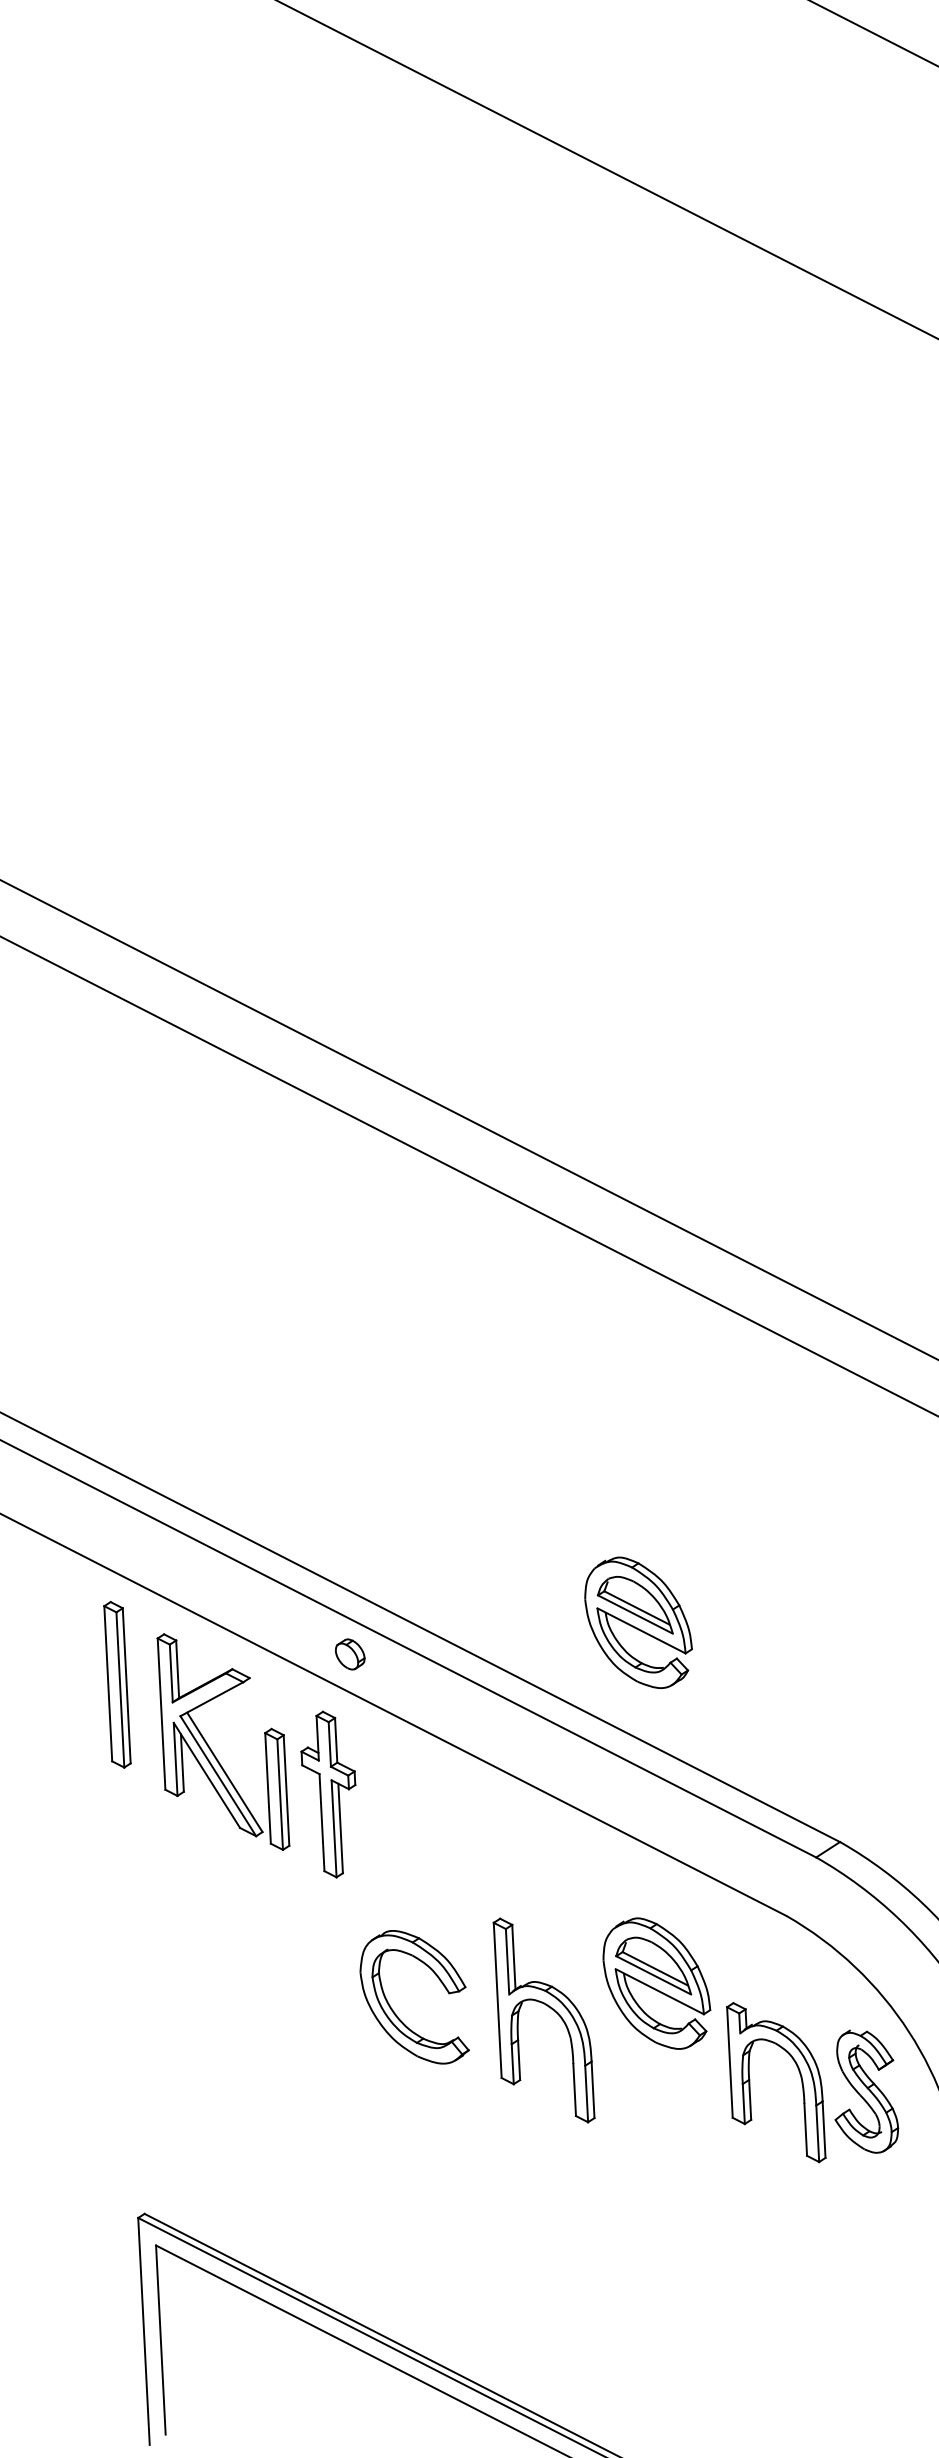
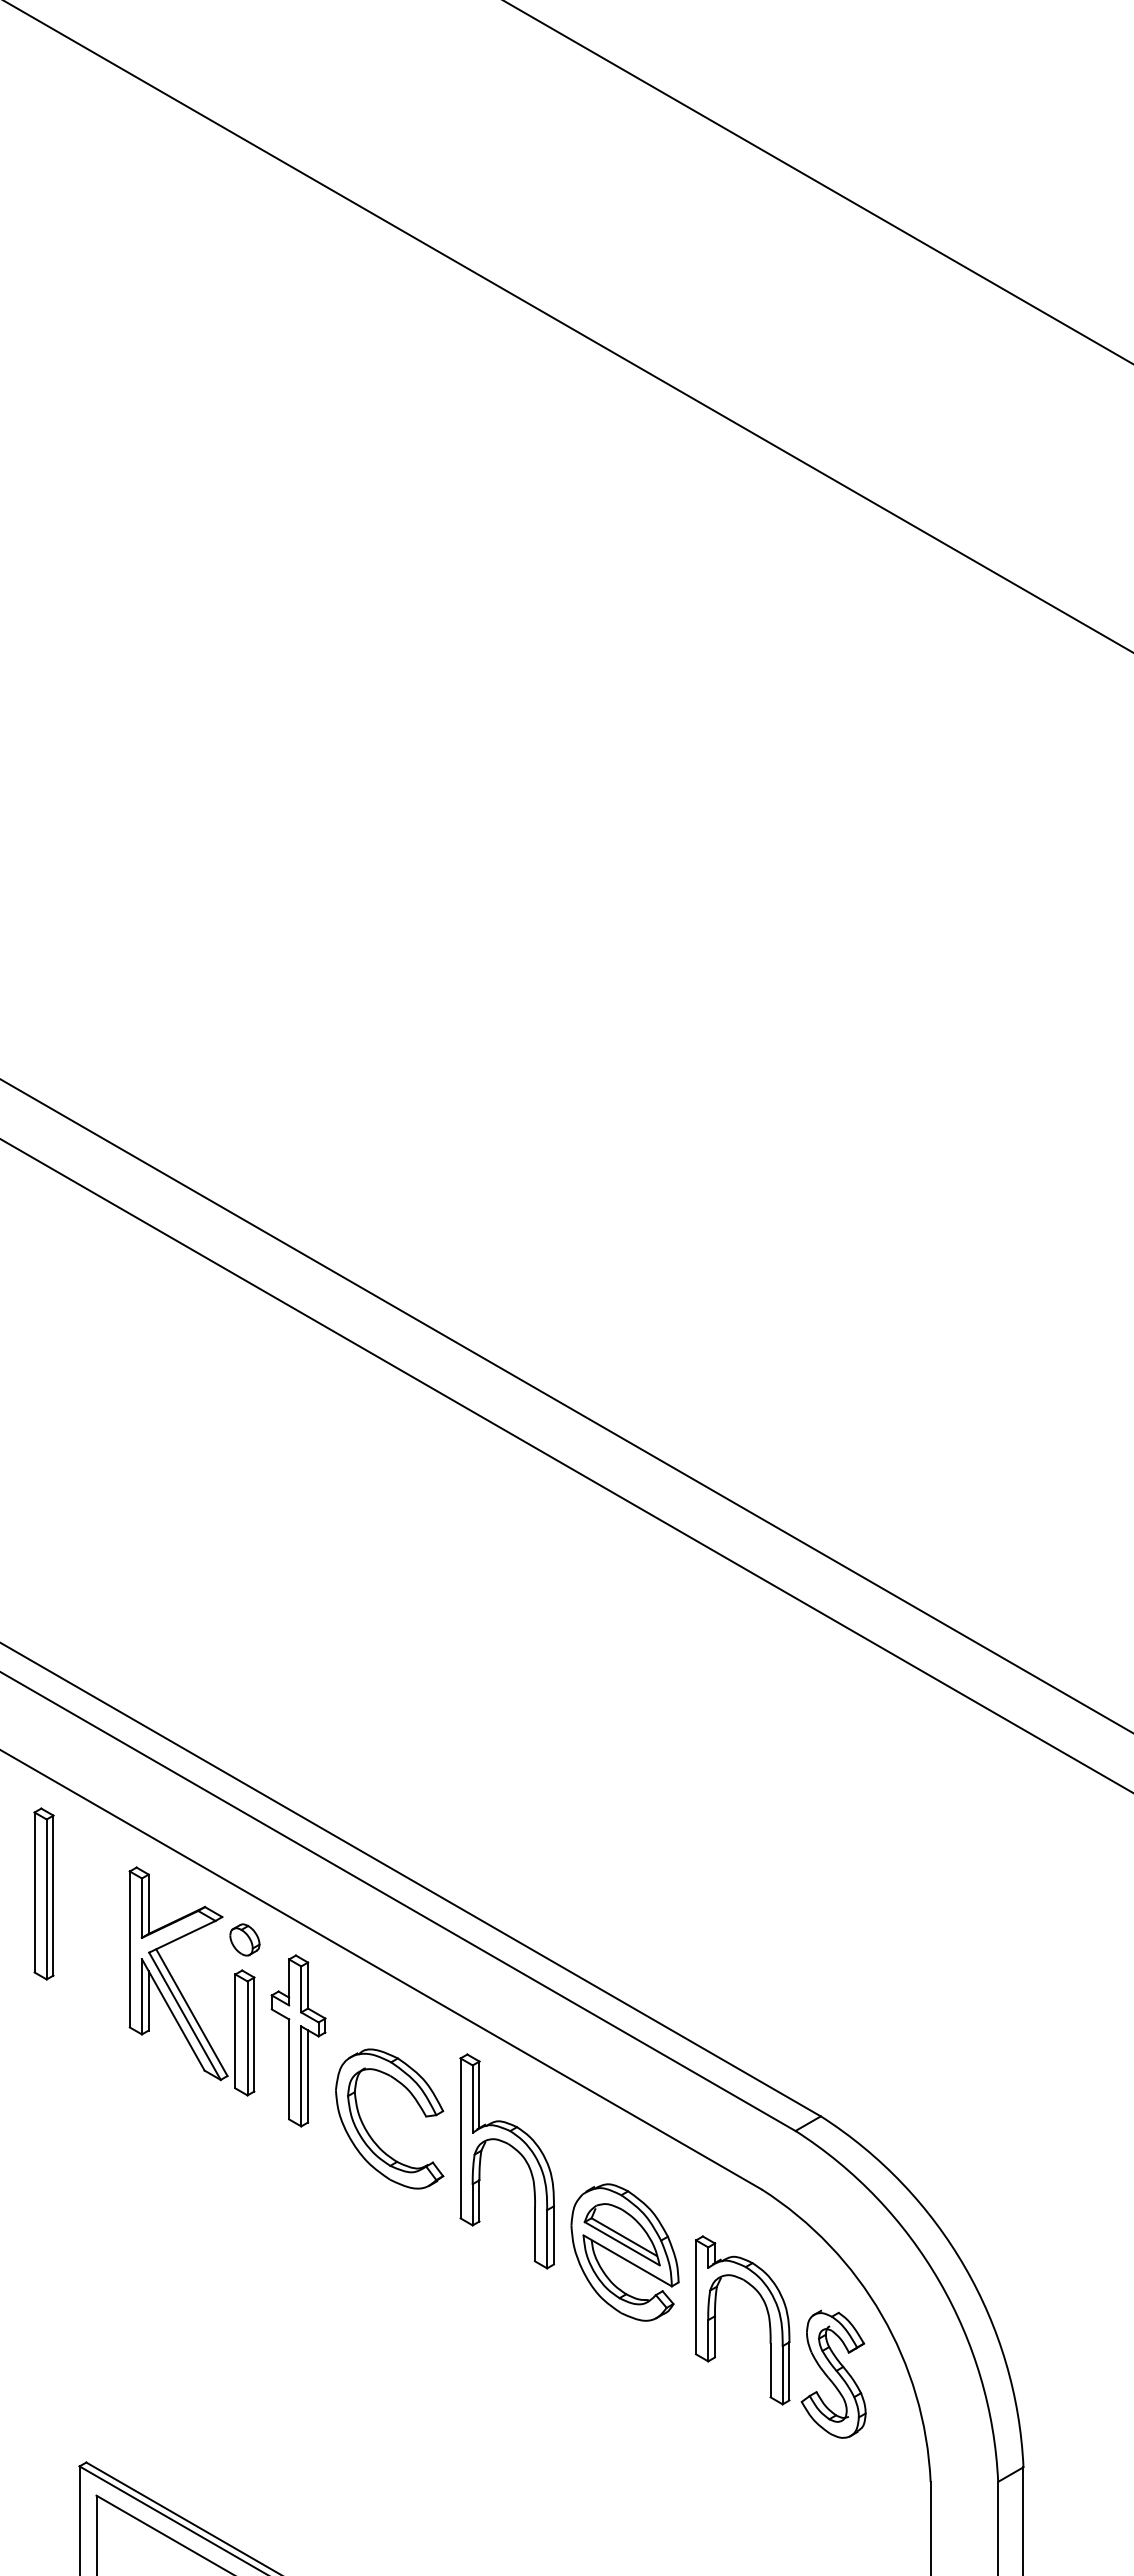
part: (637, 1622) -> (624, 1880), removed
part: (349, 1654) -> (244, 1939), moved
part: (116, 1684) -> (43, 1893), moved
part: (552, 2010) -> (516, 2151), moved
part: (395, 2012) -> (369, 2133), moved
part: (800, 2076) -> (767, 2315), moved

